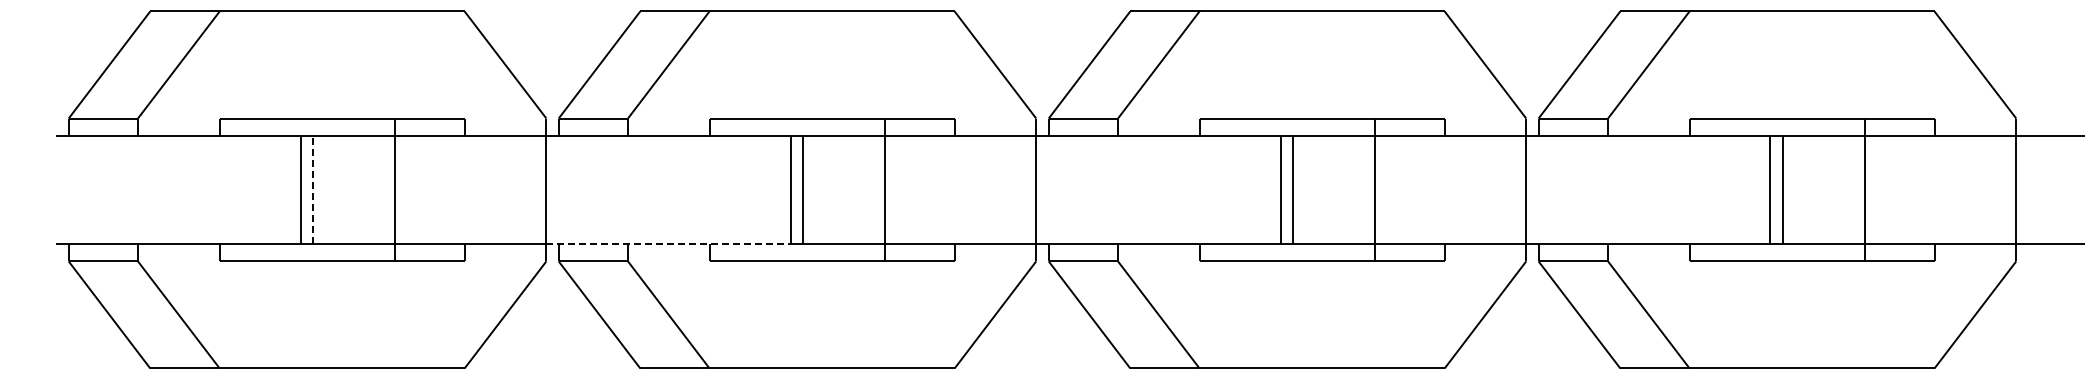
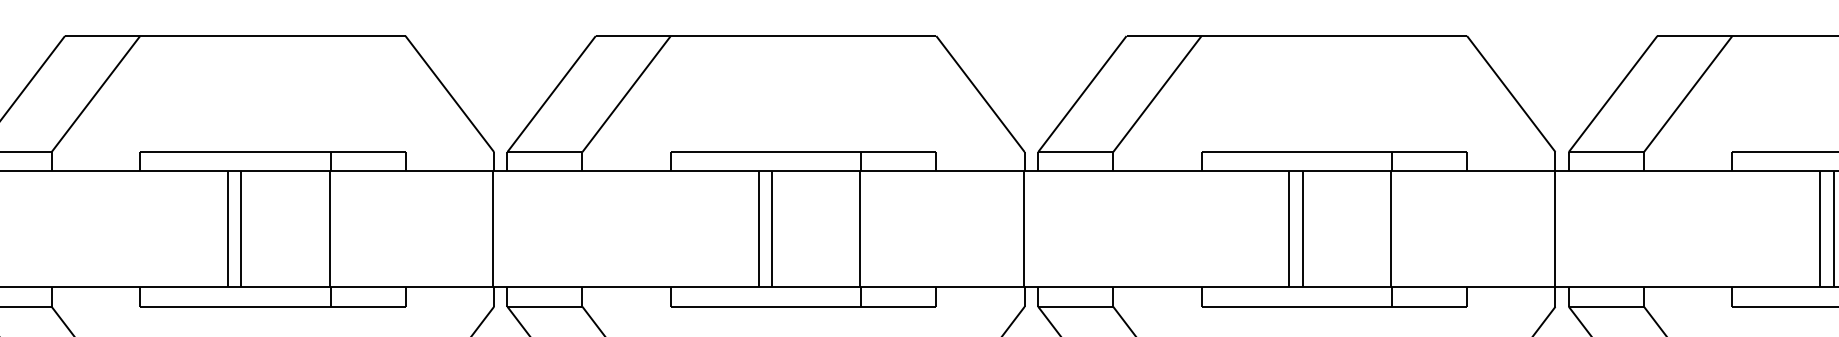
line: (312, 189) -> (240, 228), dashed -> solid
line: (668, 243) -> (626, 287), dashed -> solid

